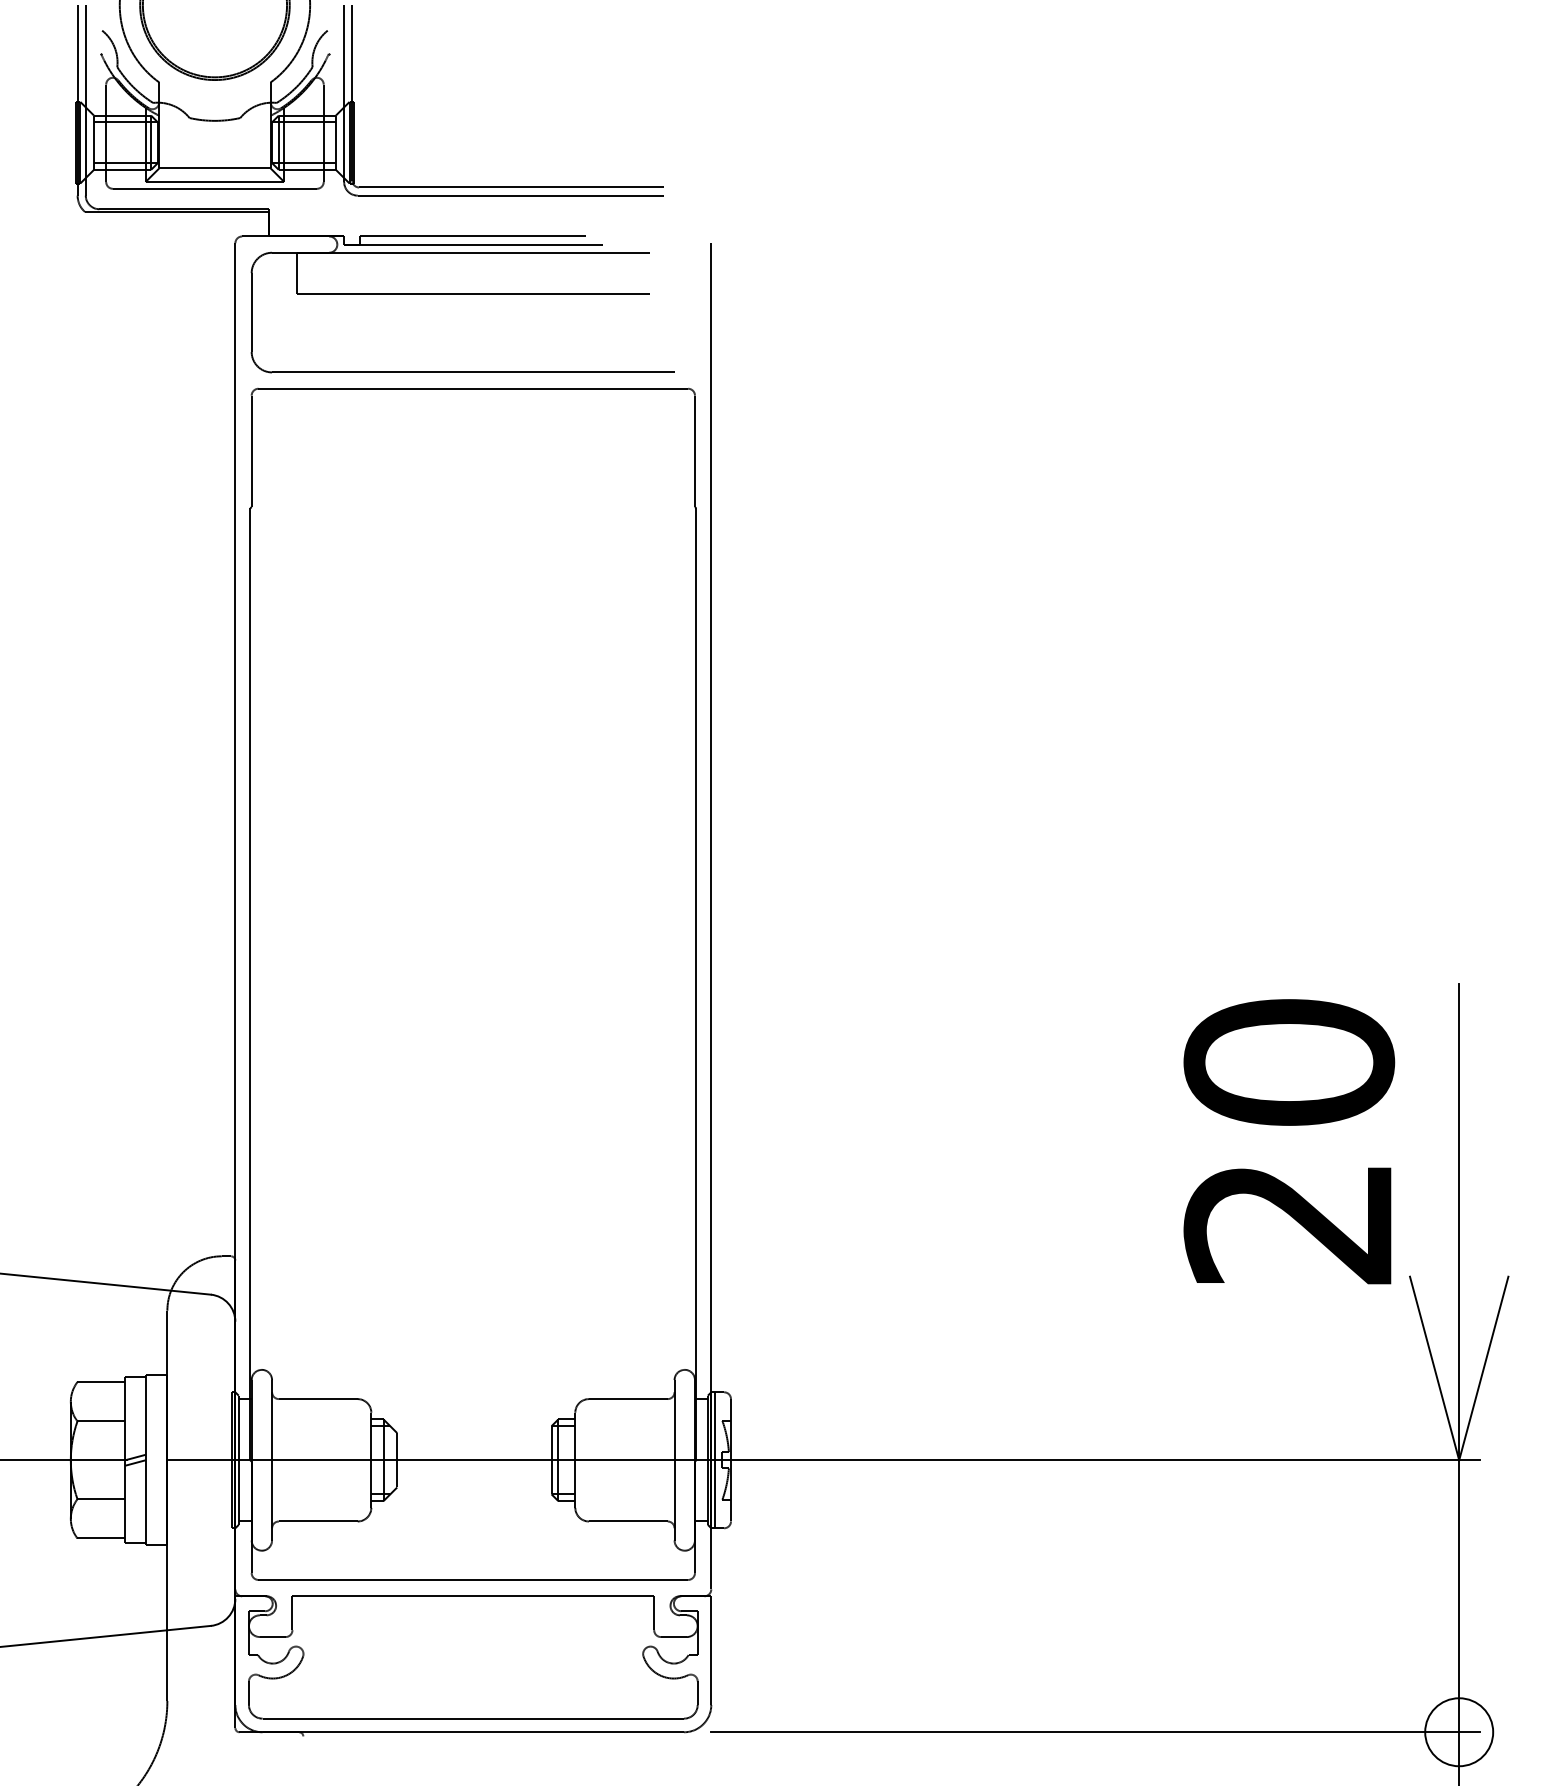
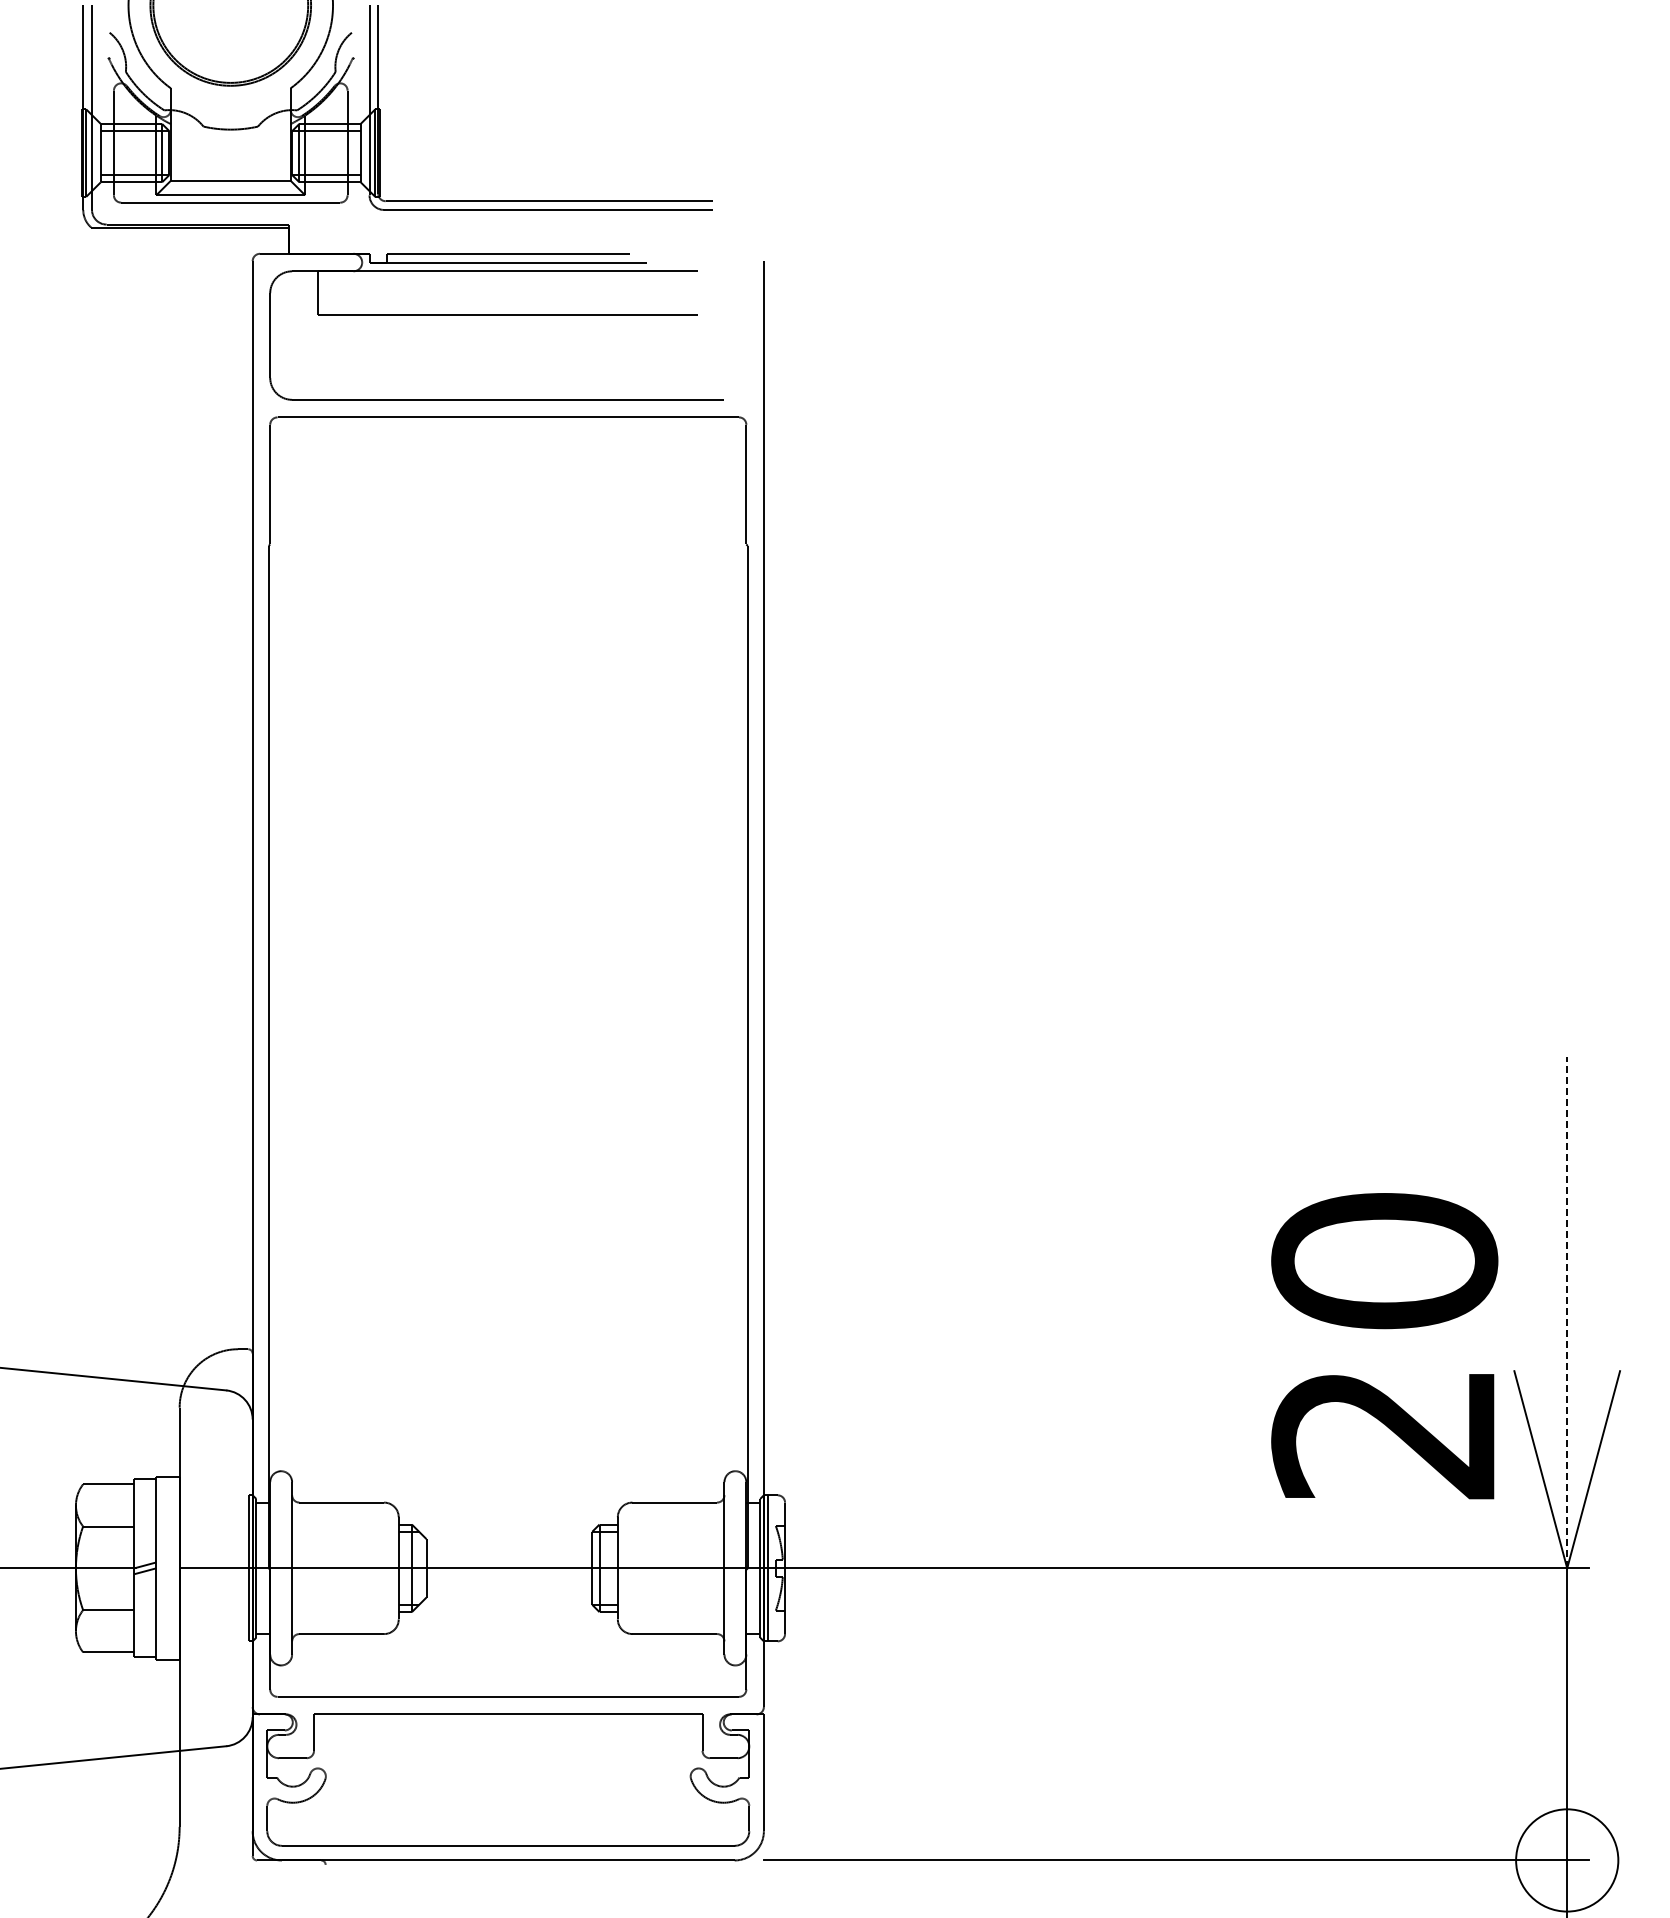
text: (1289, 1142) -> (1384, 1346), moved
line: (1459, 1222) -> (1567, 1312), solid -> dashed
circle: (1458, 1731) -> (1566, 1859), size x1.4

